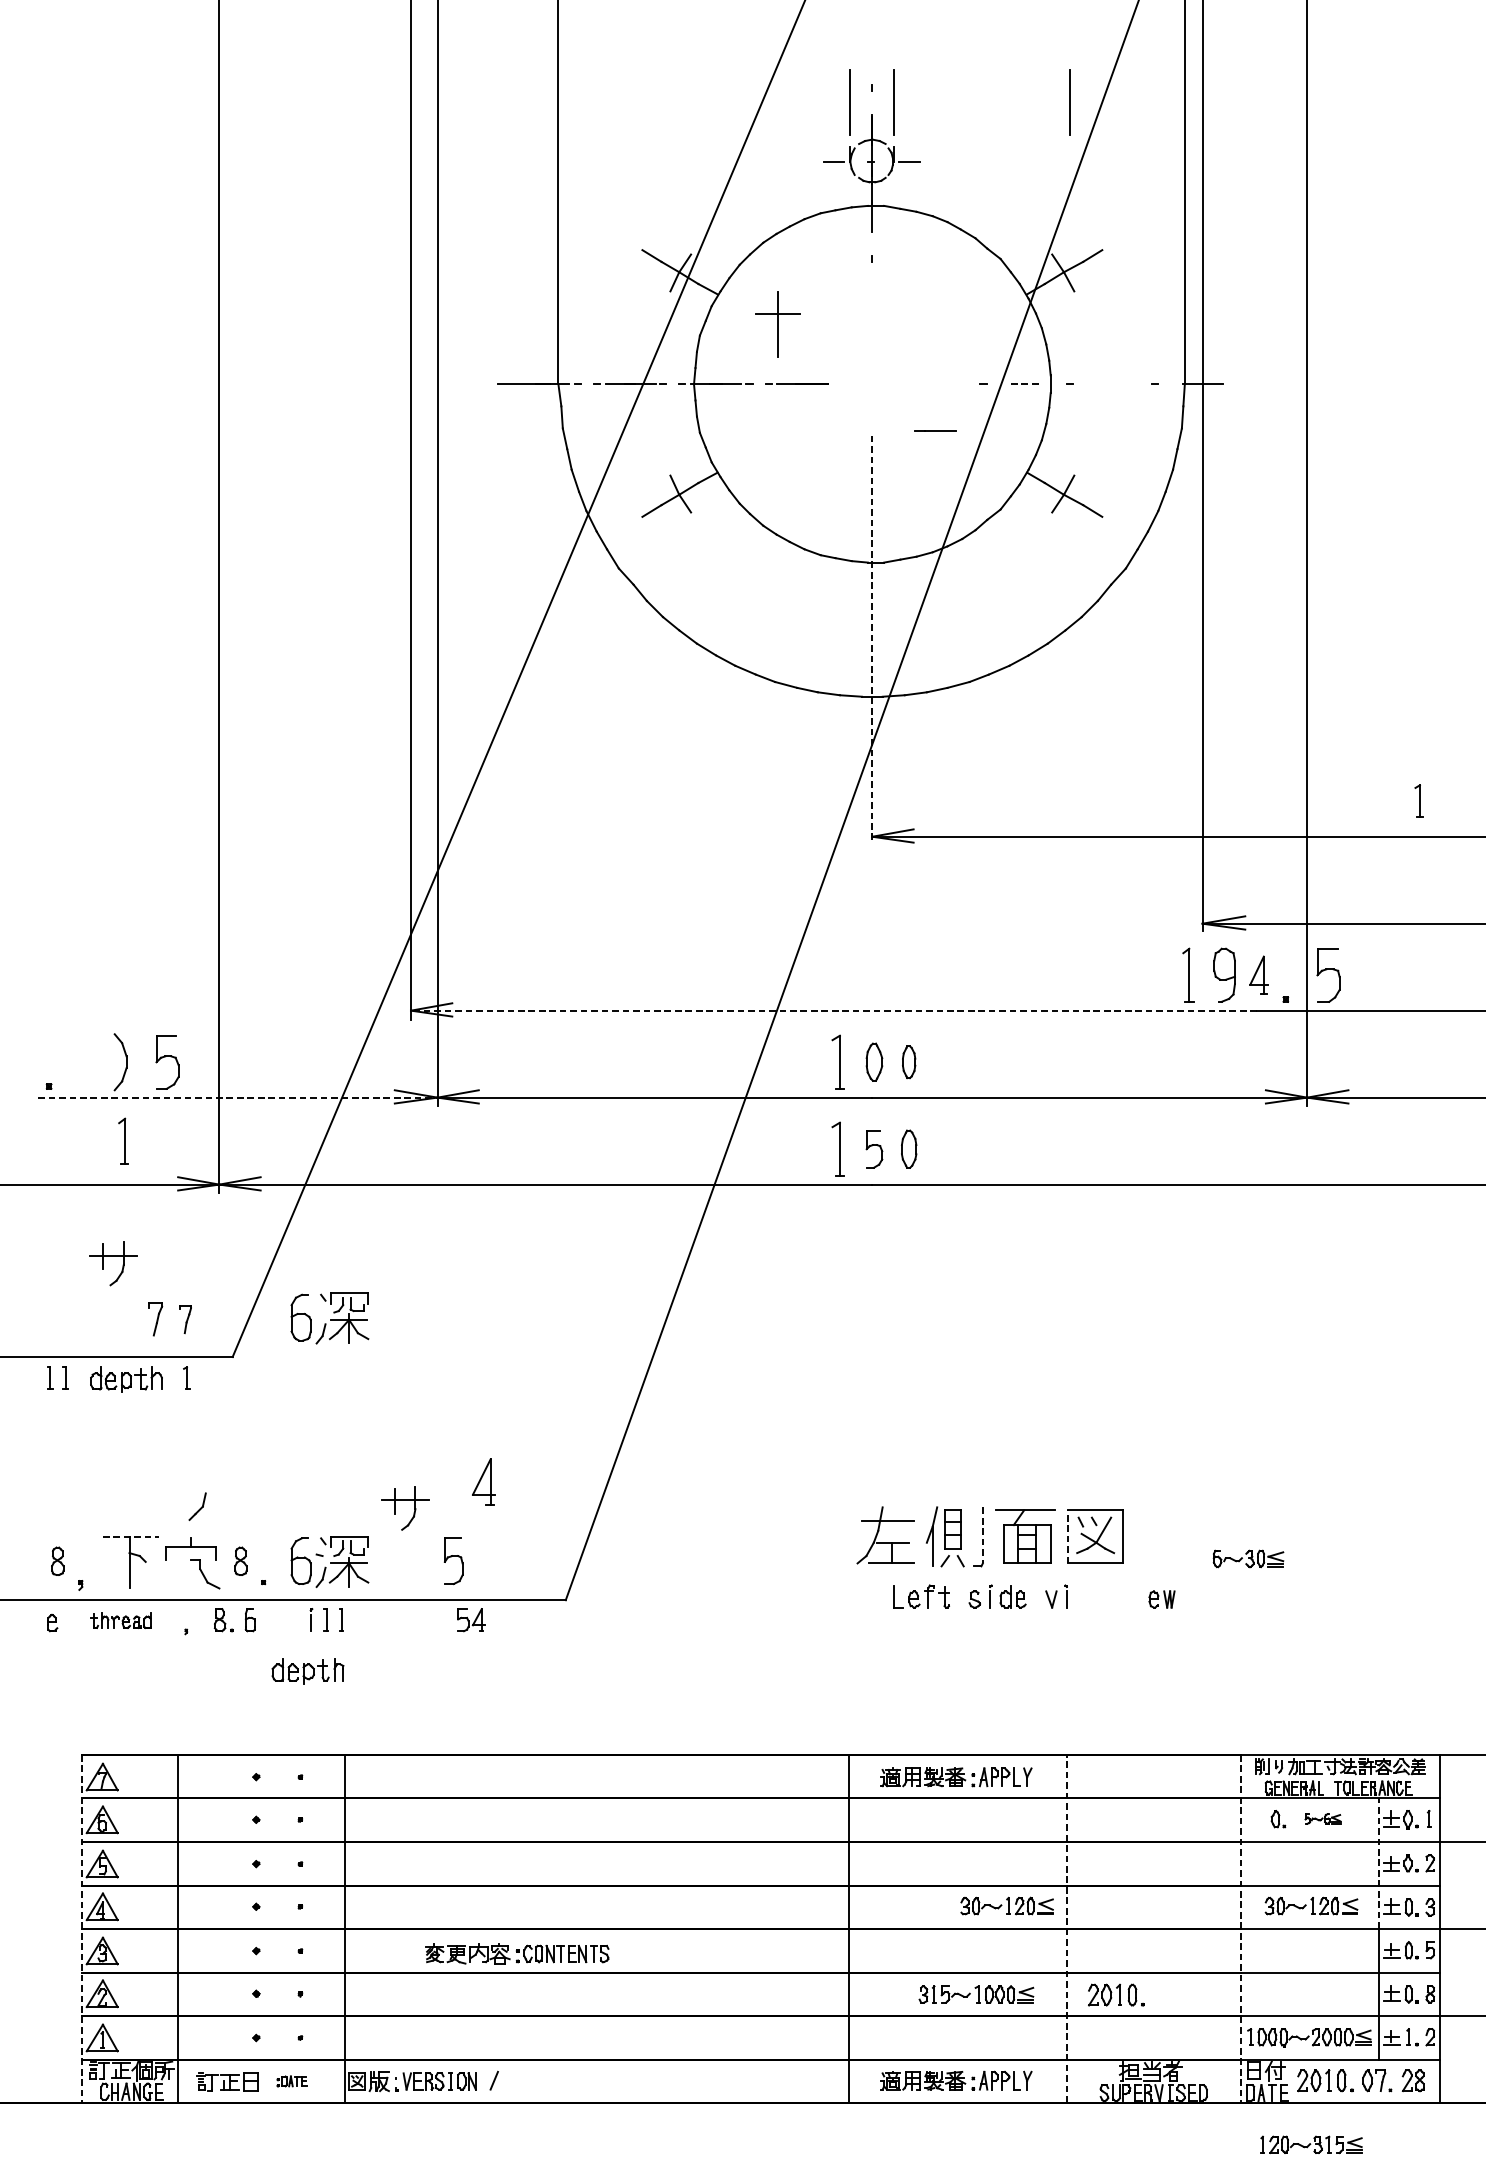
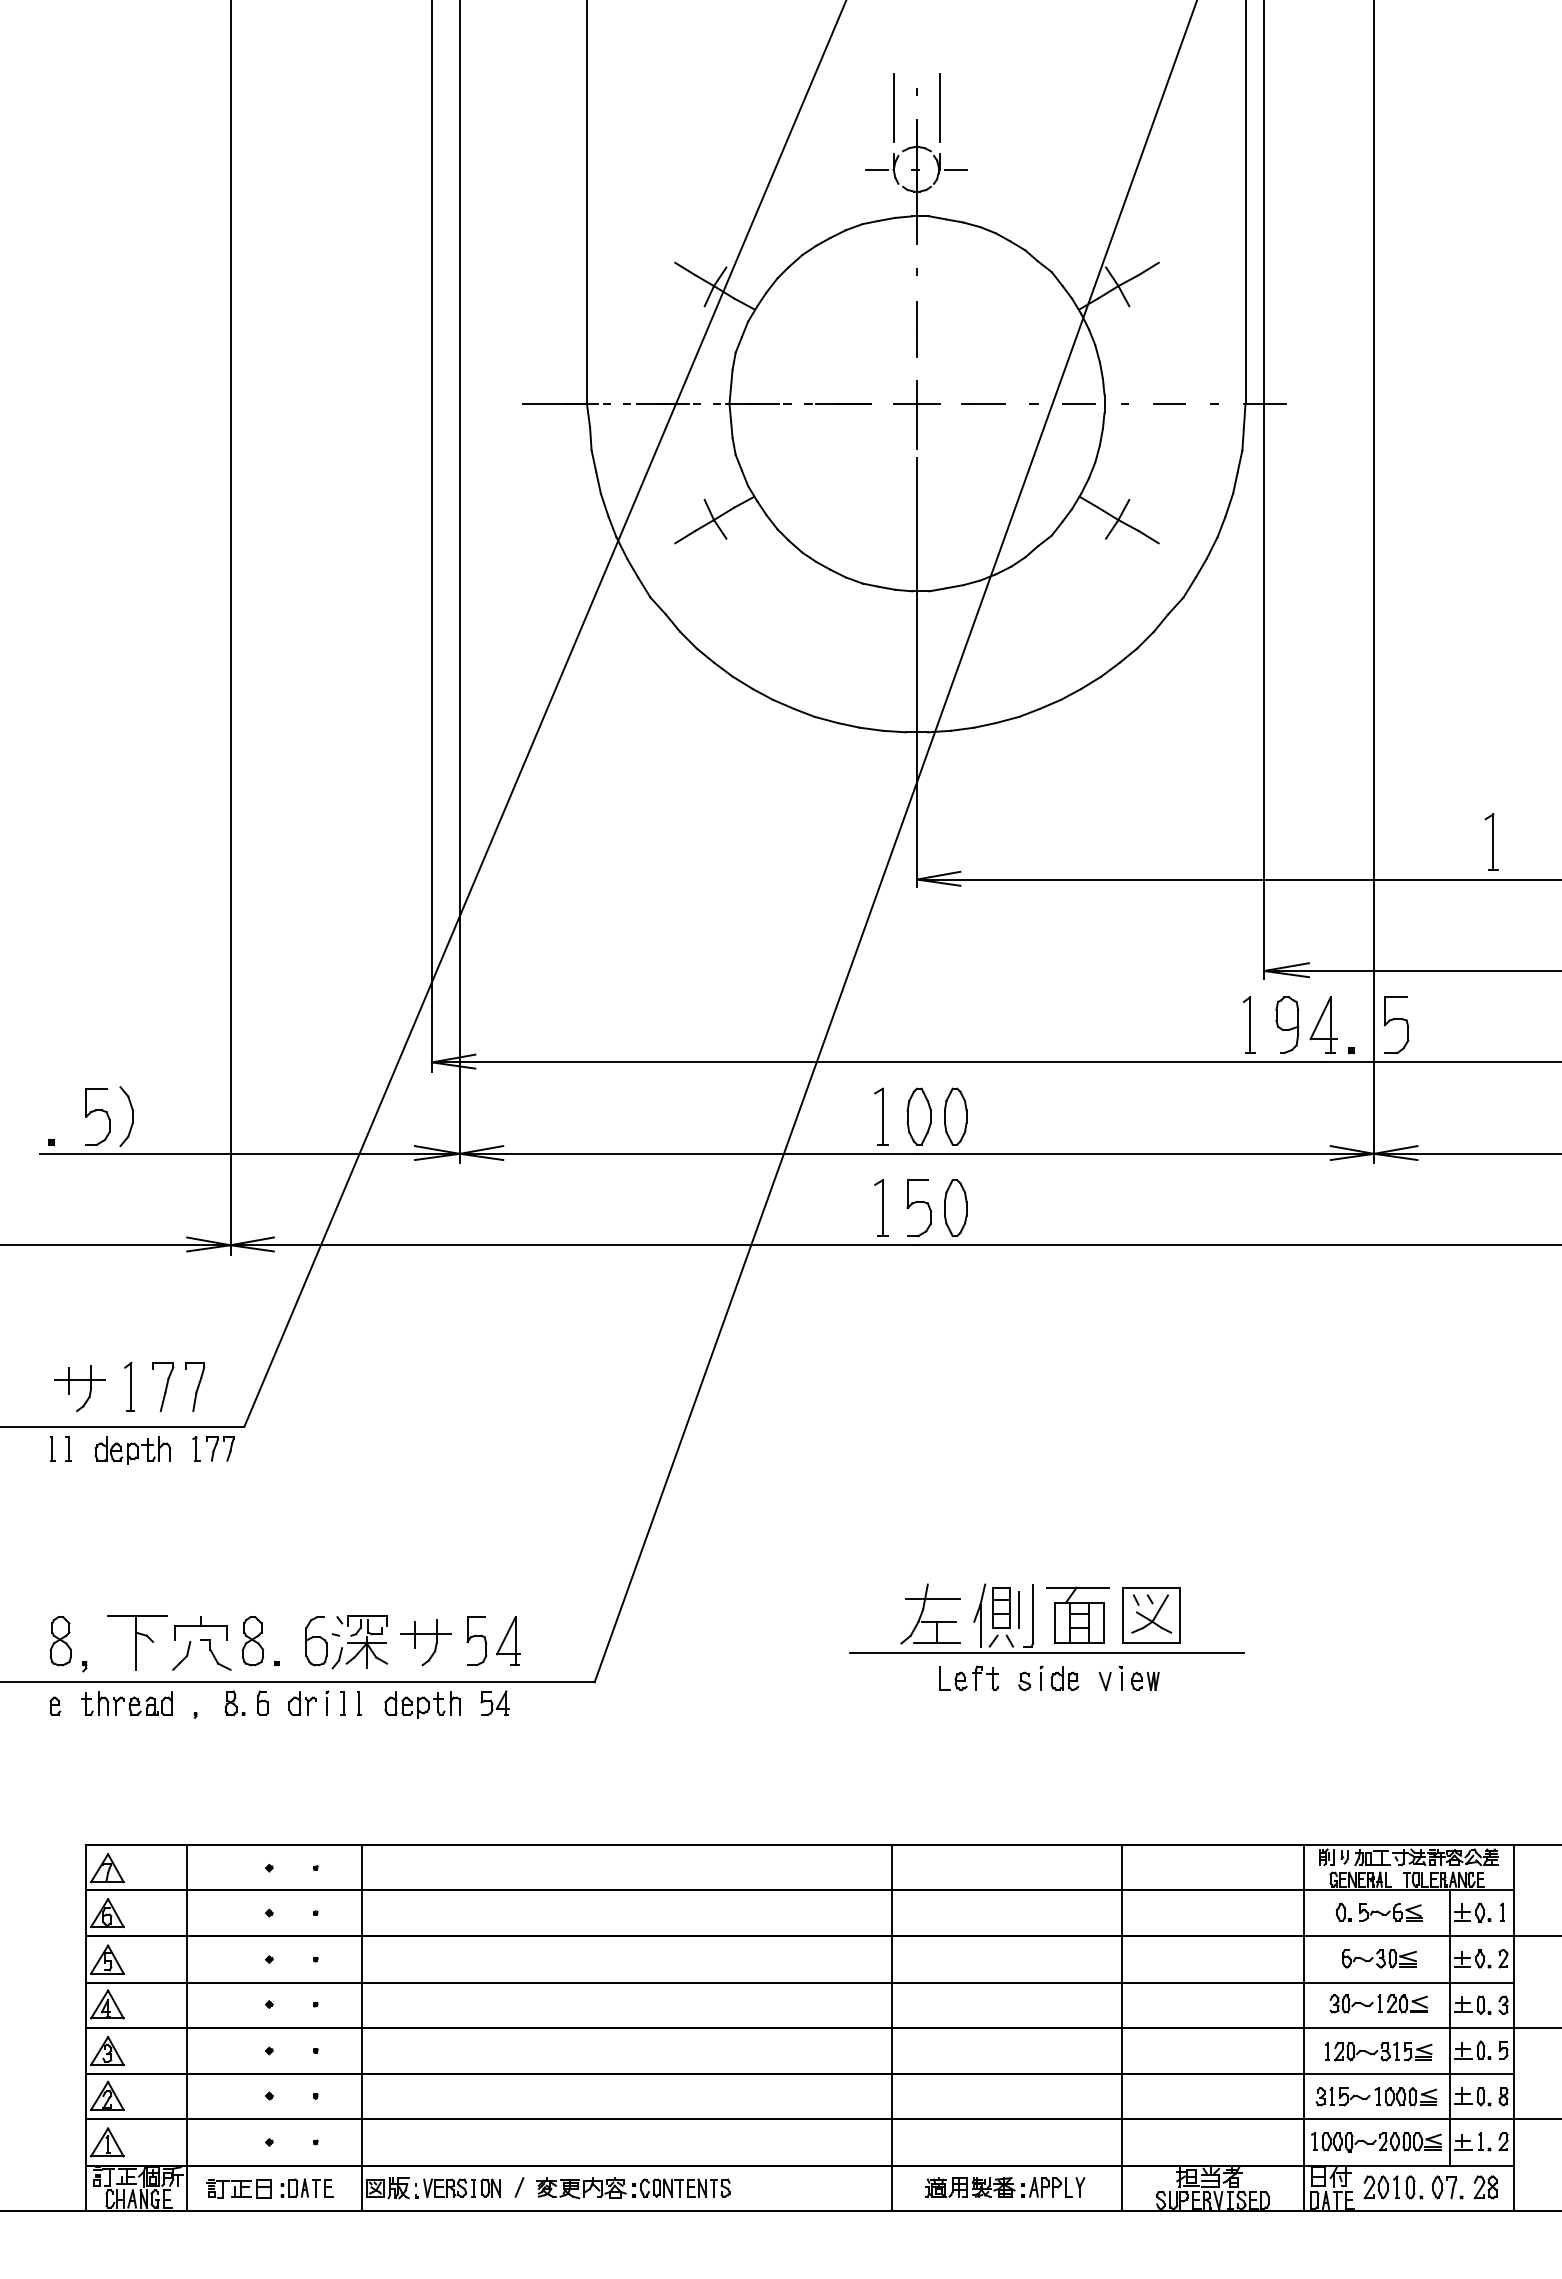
line: (1068, 102) -> (1123, 107), removed
line: (871, 313) -> (916, 329), added
part: (777, 323) -> (916, 414), moved
line: (1026, 383) -> (1079, 403), dashed -> solid
line: (1112, 383) -> (1169, 403), added
line: (935, 430) -> (983, 403), moved
line: (872, 639) -> (917, 672), dashed -> solid
part: (1418, 800) -> (1491, 841), size x1.67
part: (1259, 974) -> (1323, 1024), size x1.43
line: (833, 1010) -> (876, 1062), dashed -> solid
part: (167, 1062) -> (97, 1116), moved
part: (873, 1062) -> (918, 1116), size x1.43
part: (908, 1062) -> (955, 1116), size x1.67
line: (237, 1097) -> (249, 1153), dashed -> solid
part: (123, 1141) -> (129, 1386), moved
part: (873, 1148) -> (918, 1207), size x1.43
part: (908, 1148) -> (955, 1207), size x1.43
part: (112, 1256) -> (79, 1380), moved
part: (155, 1318) -> (163, 1386), size x1.43
part: (186, 1318) -> (195, 1386), size x1.67
part: (329, 1318) -> (346, 1386), removed
part: (209, 1377) -> (220, 1448), added
part: (483, 1481) -> (508, 1640), moved
part: (404, 1500) -> (425, 1634), moved
part: (197, 1506) -> (181, 1655), moved
line: (969, 1531) -> (1019, 1609), added
line: (983, 1535) -> (1033, 1614), dashed -> solid
line: (131, 1536) -> (138, 1615), dashed -> solid
line: (1068, 1536) -> (1123, 1615), dashed -> solid
part: (1248, 1558) -> (1379, 1958), moved
part: (57, 1561) -> (60, 1641), size x1.67
part: (241, 1561) -> (253, 1641), size x1.67
line: (995, 1571) -> (1046, 1652), added
part: (1162, 1598) -> (1145, 1680), moved
part: (120, 1620) -> (126, 1703), size x1.43
part: (287, 1620) -> (302, 1703), added
part: (307, 1670) -> (422, 1704), moved
part: (956, 1777) -> (1005, 1868), removed
part: (1322, 1818) -> (1390, 1911), size x1.67
line: (1379, 1863) -> (1450, 1958), dashed -> solid
part: (1006, 1905) -> (1058, 2003), removed
line: (82, 1928) -> (86, 2027), dashed -> solid
line: (1066, 1928) -> (1121, 2027), dashed -> solid
line: (1240, 1928) -> (1304, 2027), dashed -> solid
part: (517, 1954) -> (633, 2188), moved
part: (976, 1994) -> (1376, 2096), moved
part: (1116, 1995) -> (1173, 2097), removed
part: (291, 2080) -> (306, 2187), size x1.67
part: (1311, 2144) -> (1378, 2051), moved

